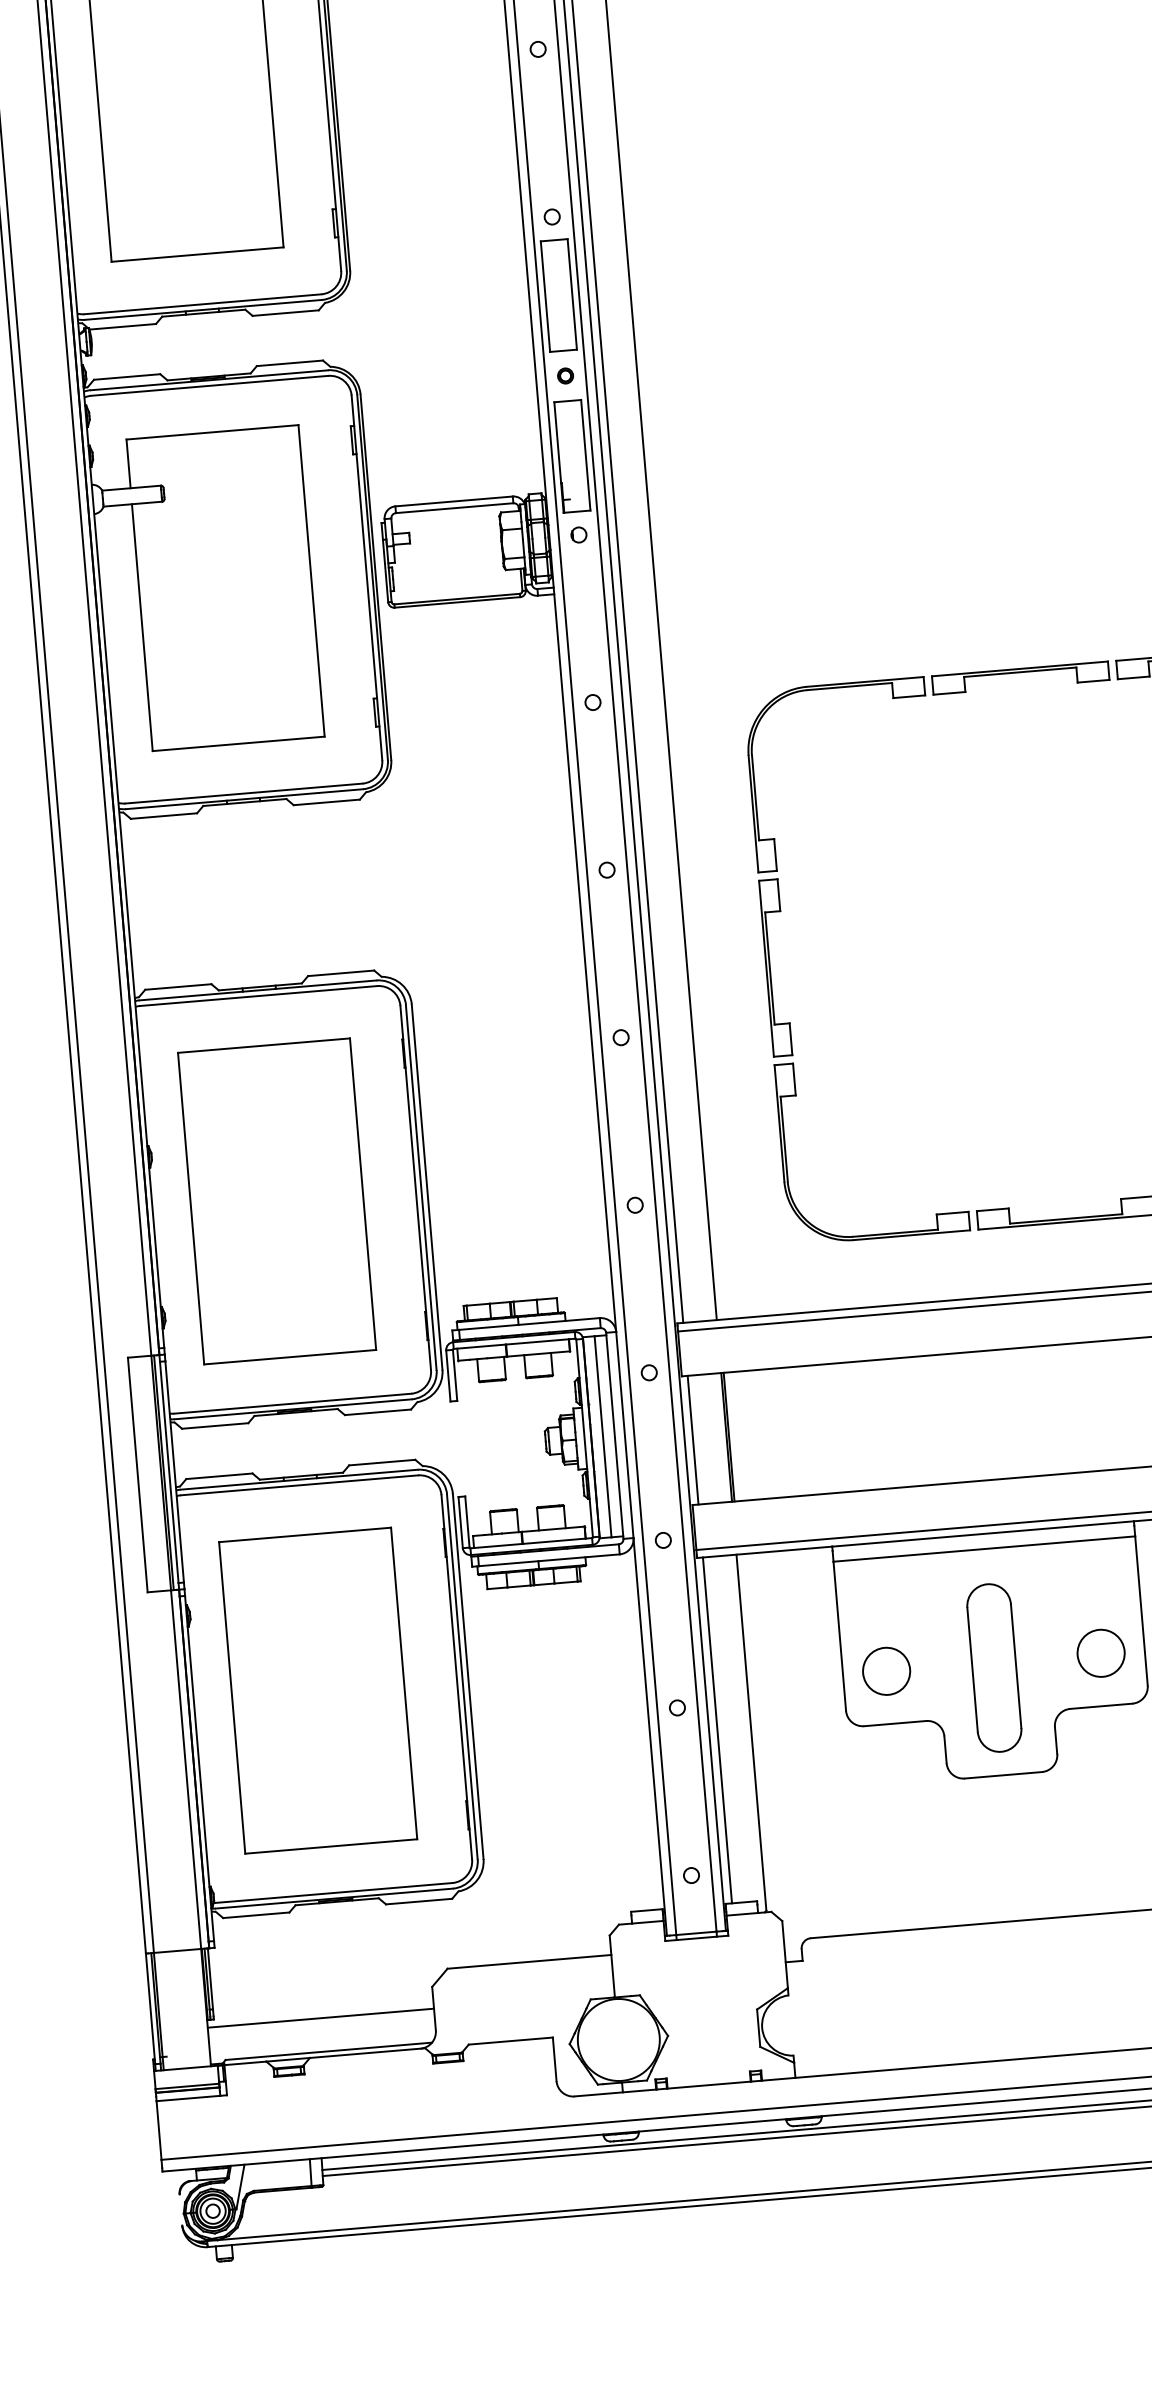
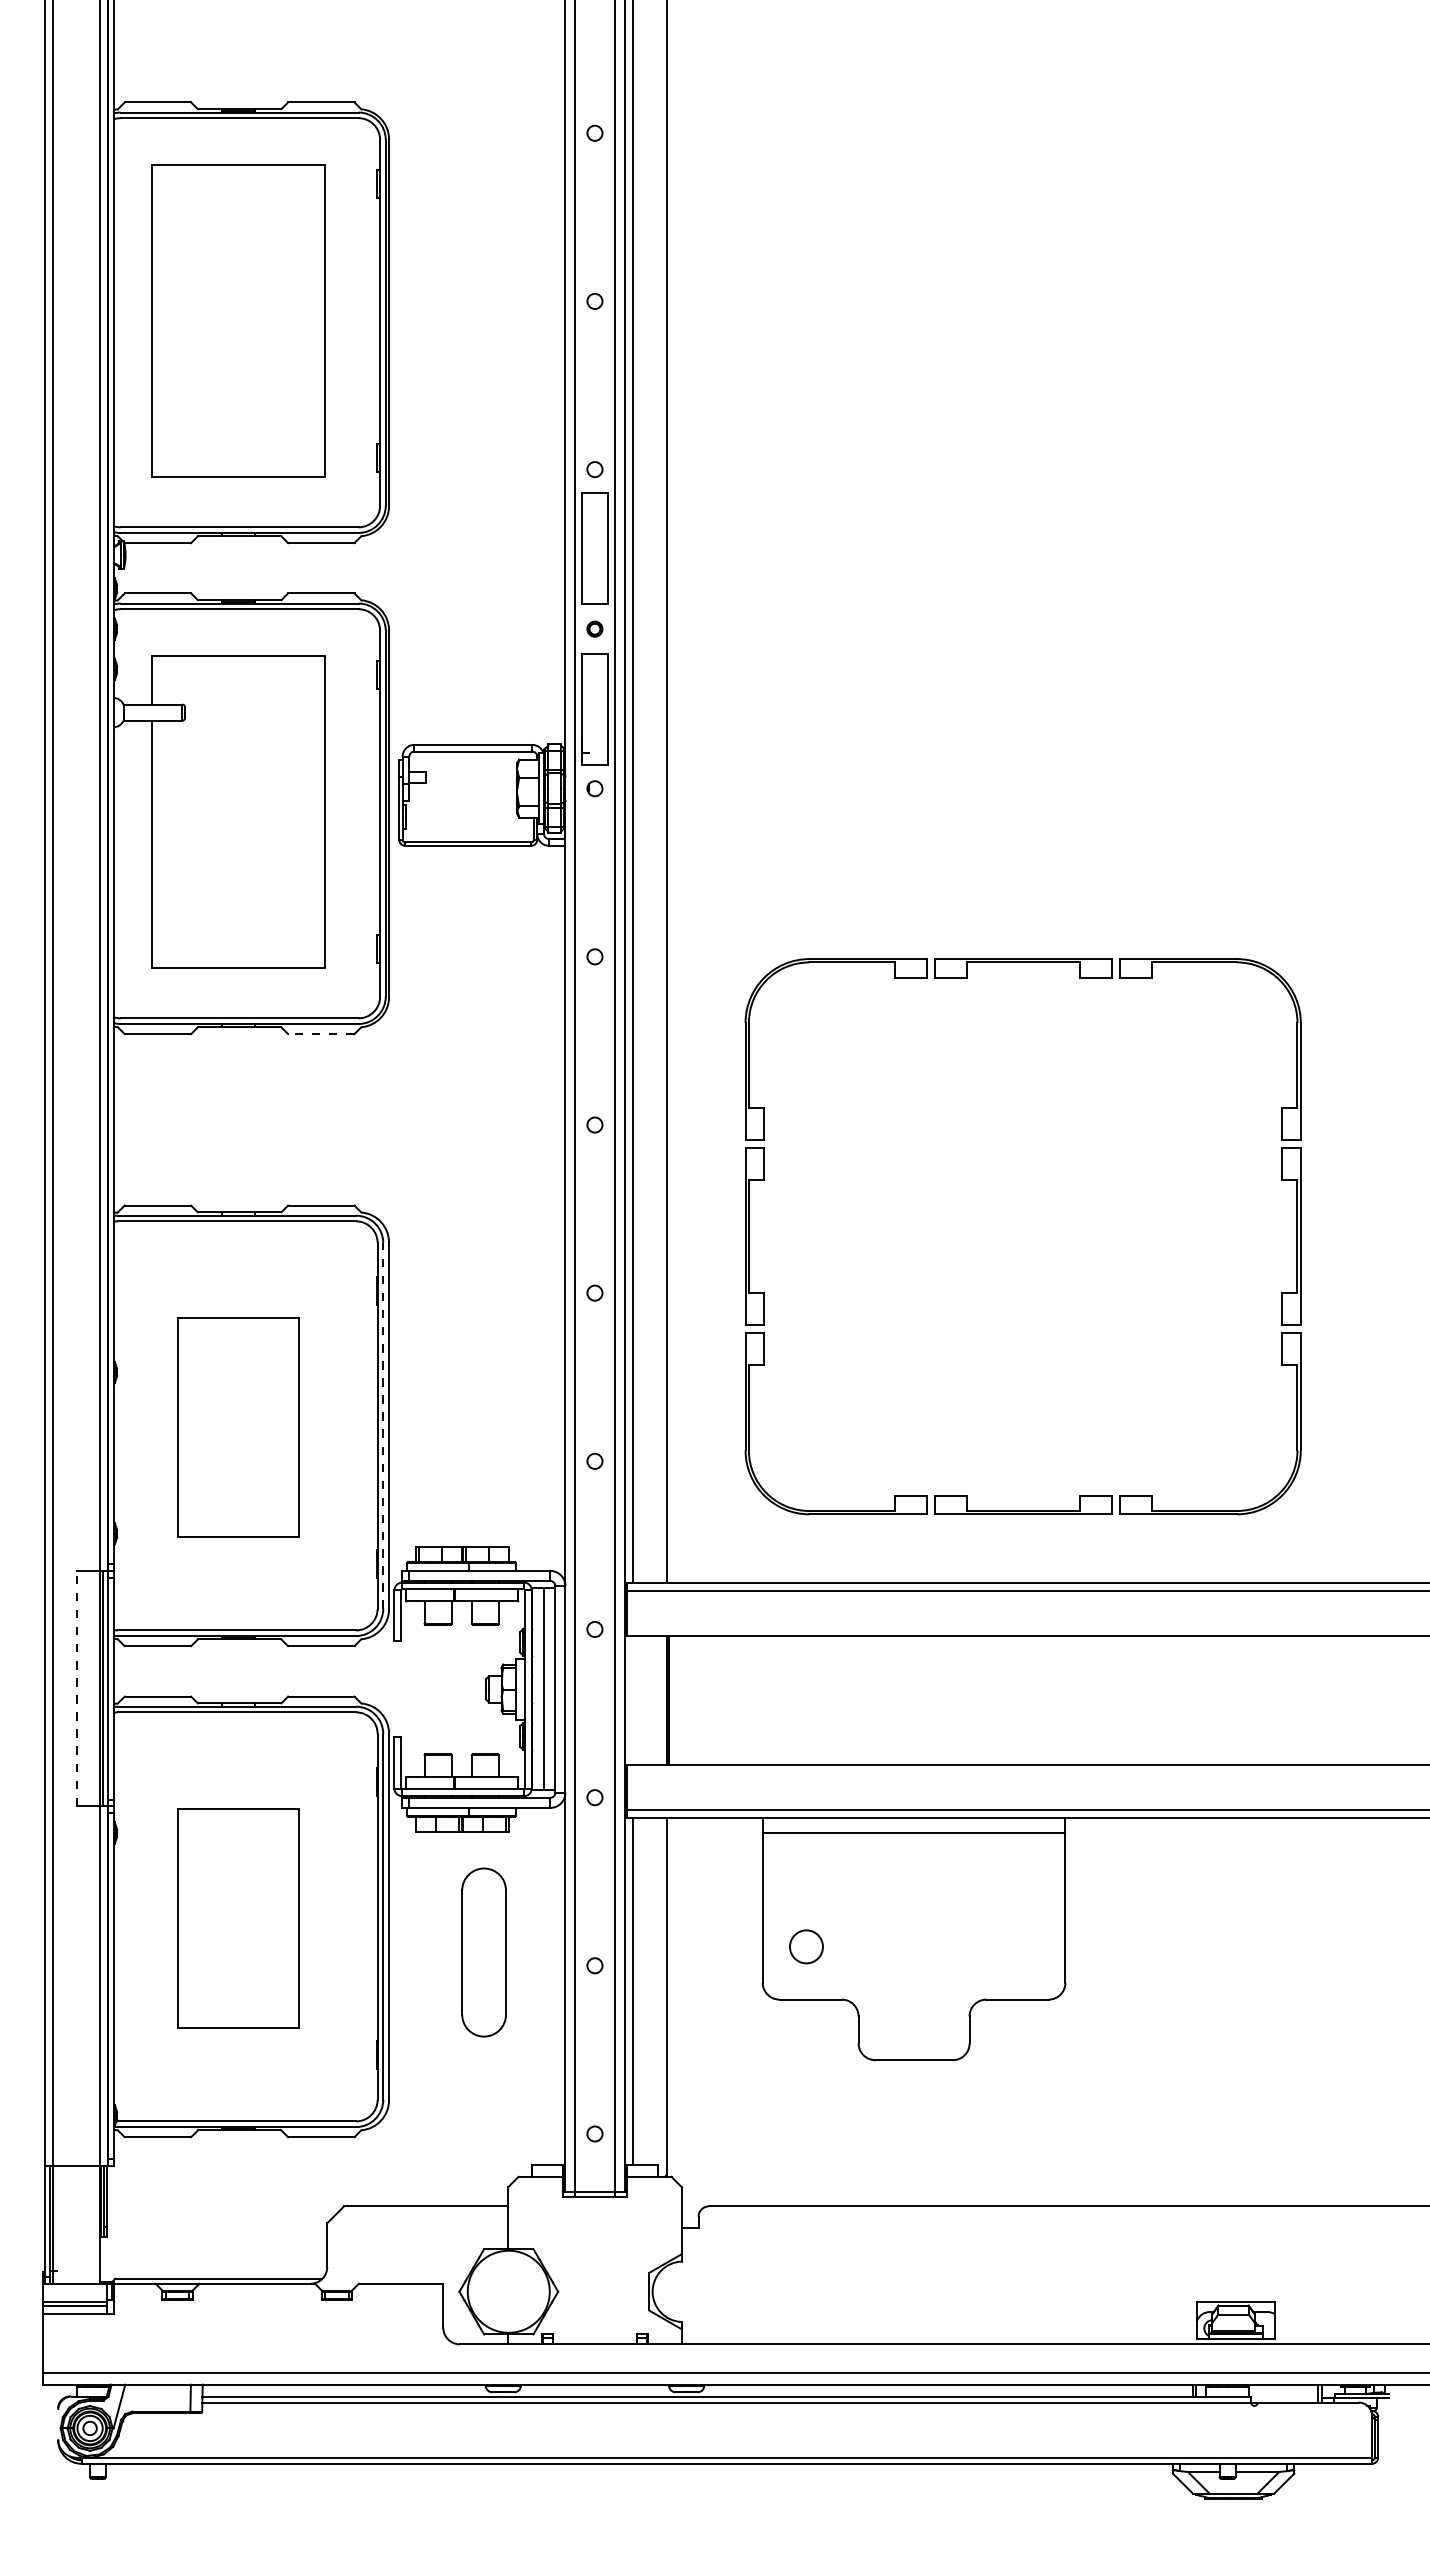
line: (326, 802) -> (320, 1034), solid -> dashed
line: (421, 1187) -> (383, 1425), solid -> dashed
part: (277, 1201) -> (238, 1427), size x0.7
line: (692, 1439) -> (632, 1699), removed
line: (137, 1475) -> (76, 1688), solid -> dashed
circle: (1100, 1653) -> (1021, 1946), removed
part: (993, 1668) -> (483, 1952), moved
circle: (886, 1671) -> (806, 1946), size x0.7
part: (318, 1690) -> (238, 1918), size x0.7
line: (320, 2018) -> (213, 2245), removed

